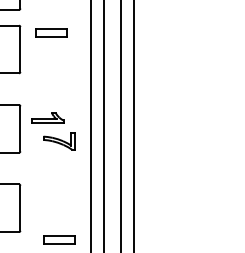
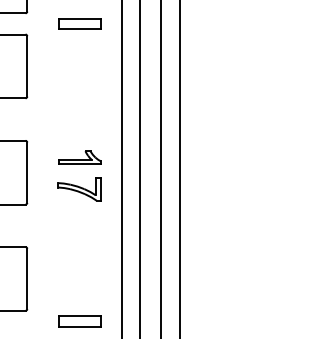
part: (51, 32) -> (79, 23), moved
part: (47, 117) -> (79, 157), moved

